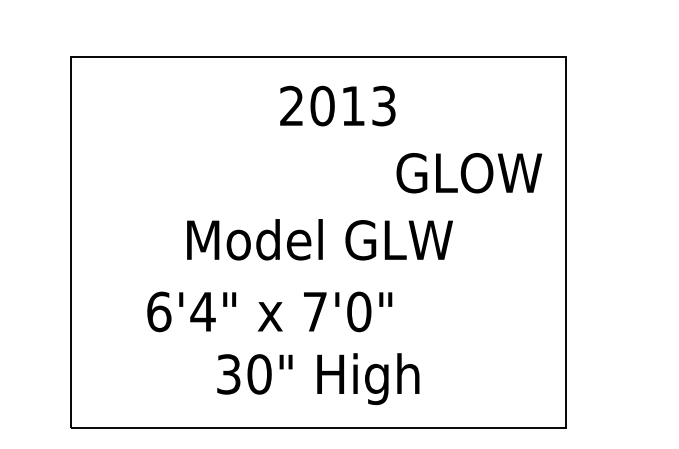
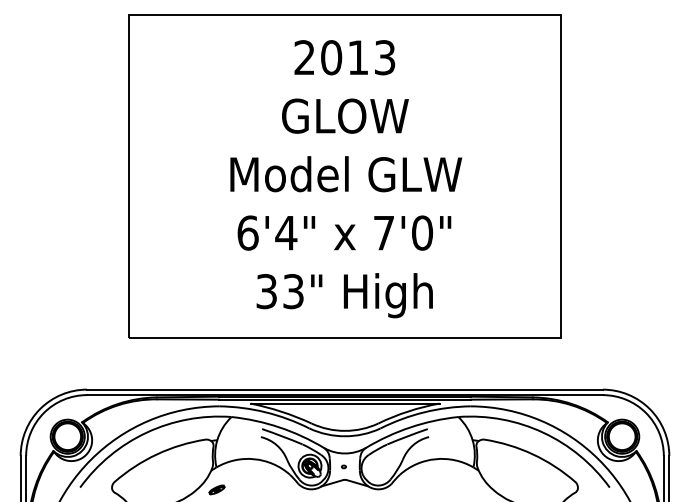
text: (337, 105) -> (344, 57), moved
text: (469, 172) -> (345, 115), moved
text: (269, 311) -> (344, 232), moved
text: (259, 374) -> (293, 291), 30" -> 33"

